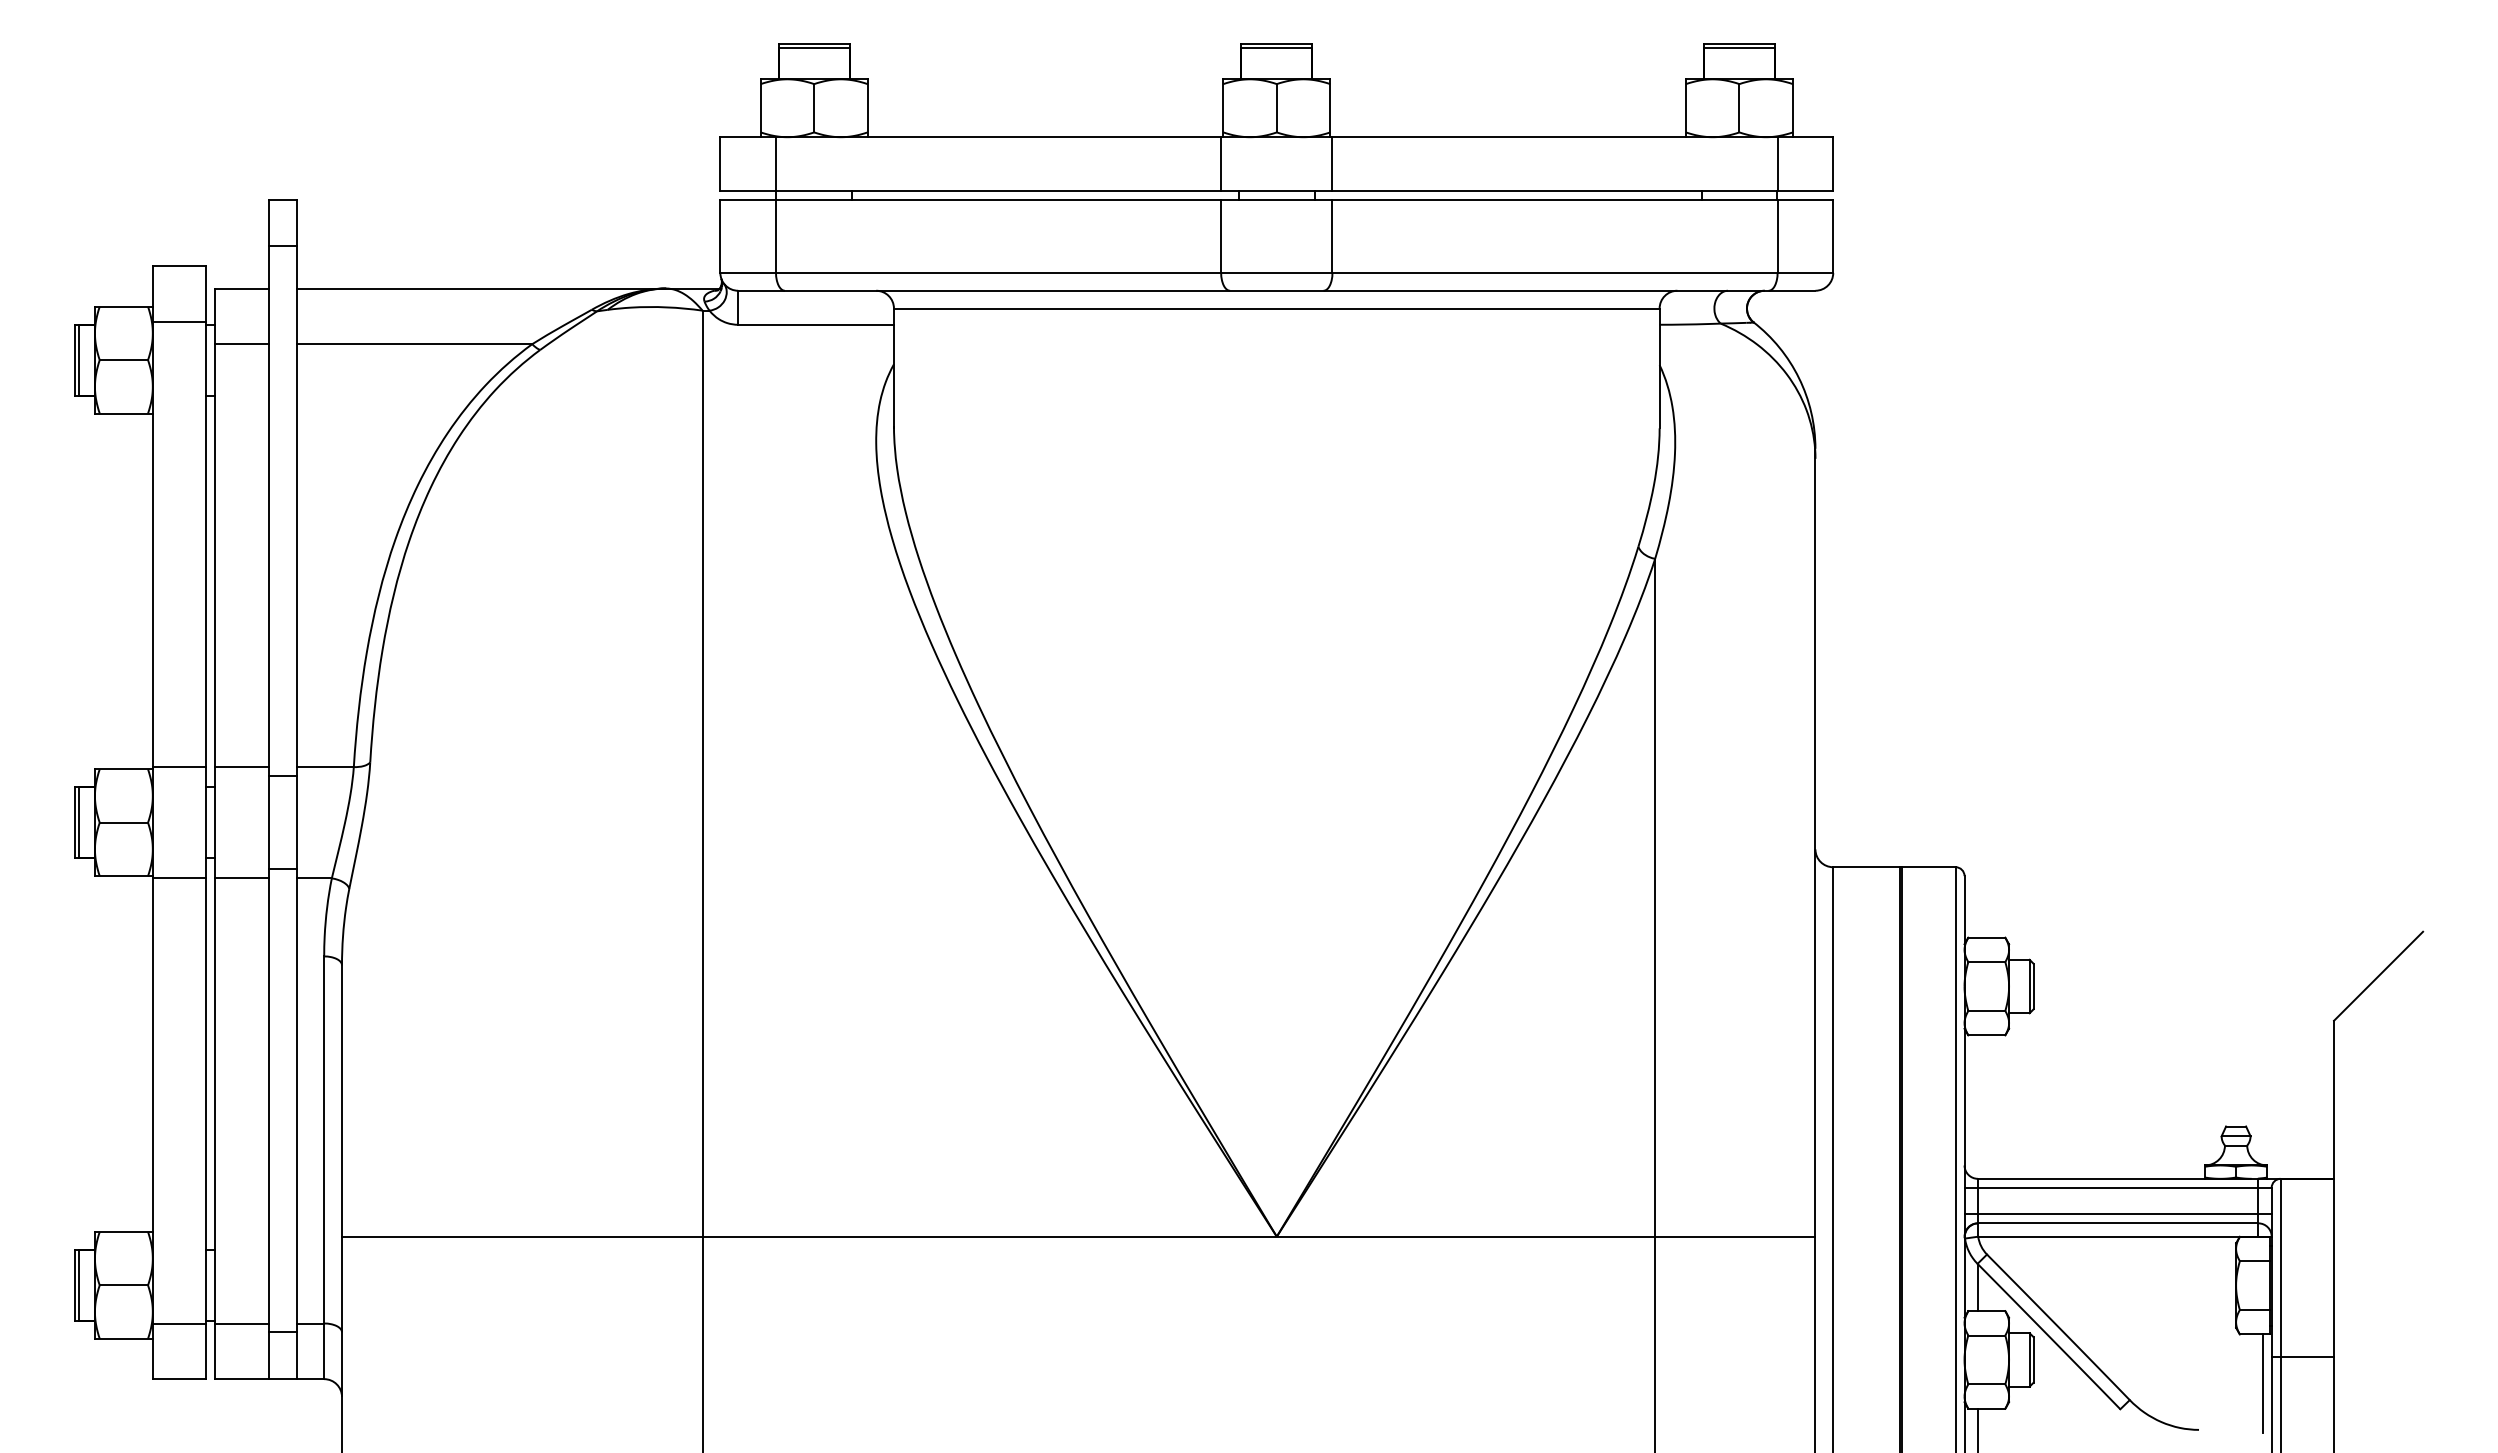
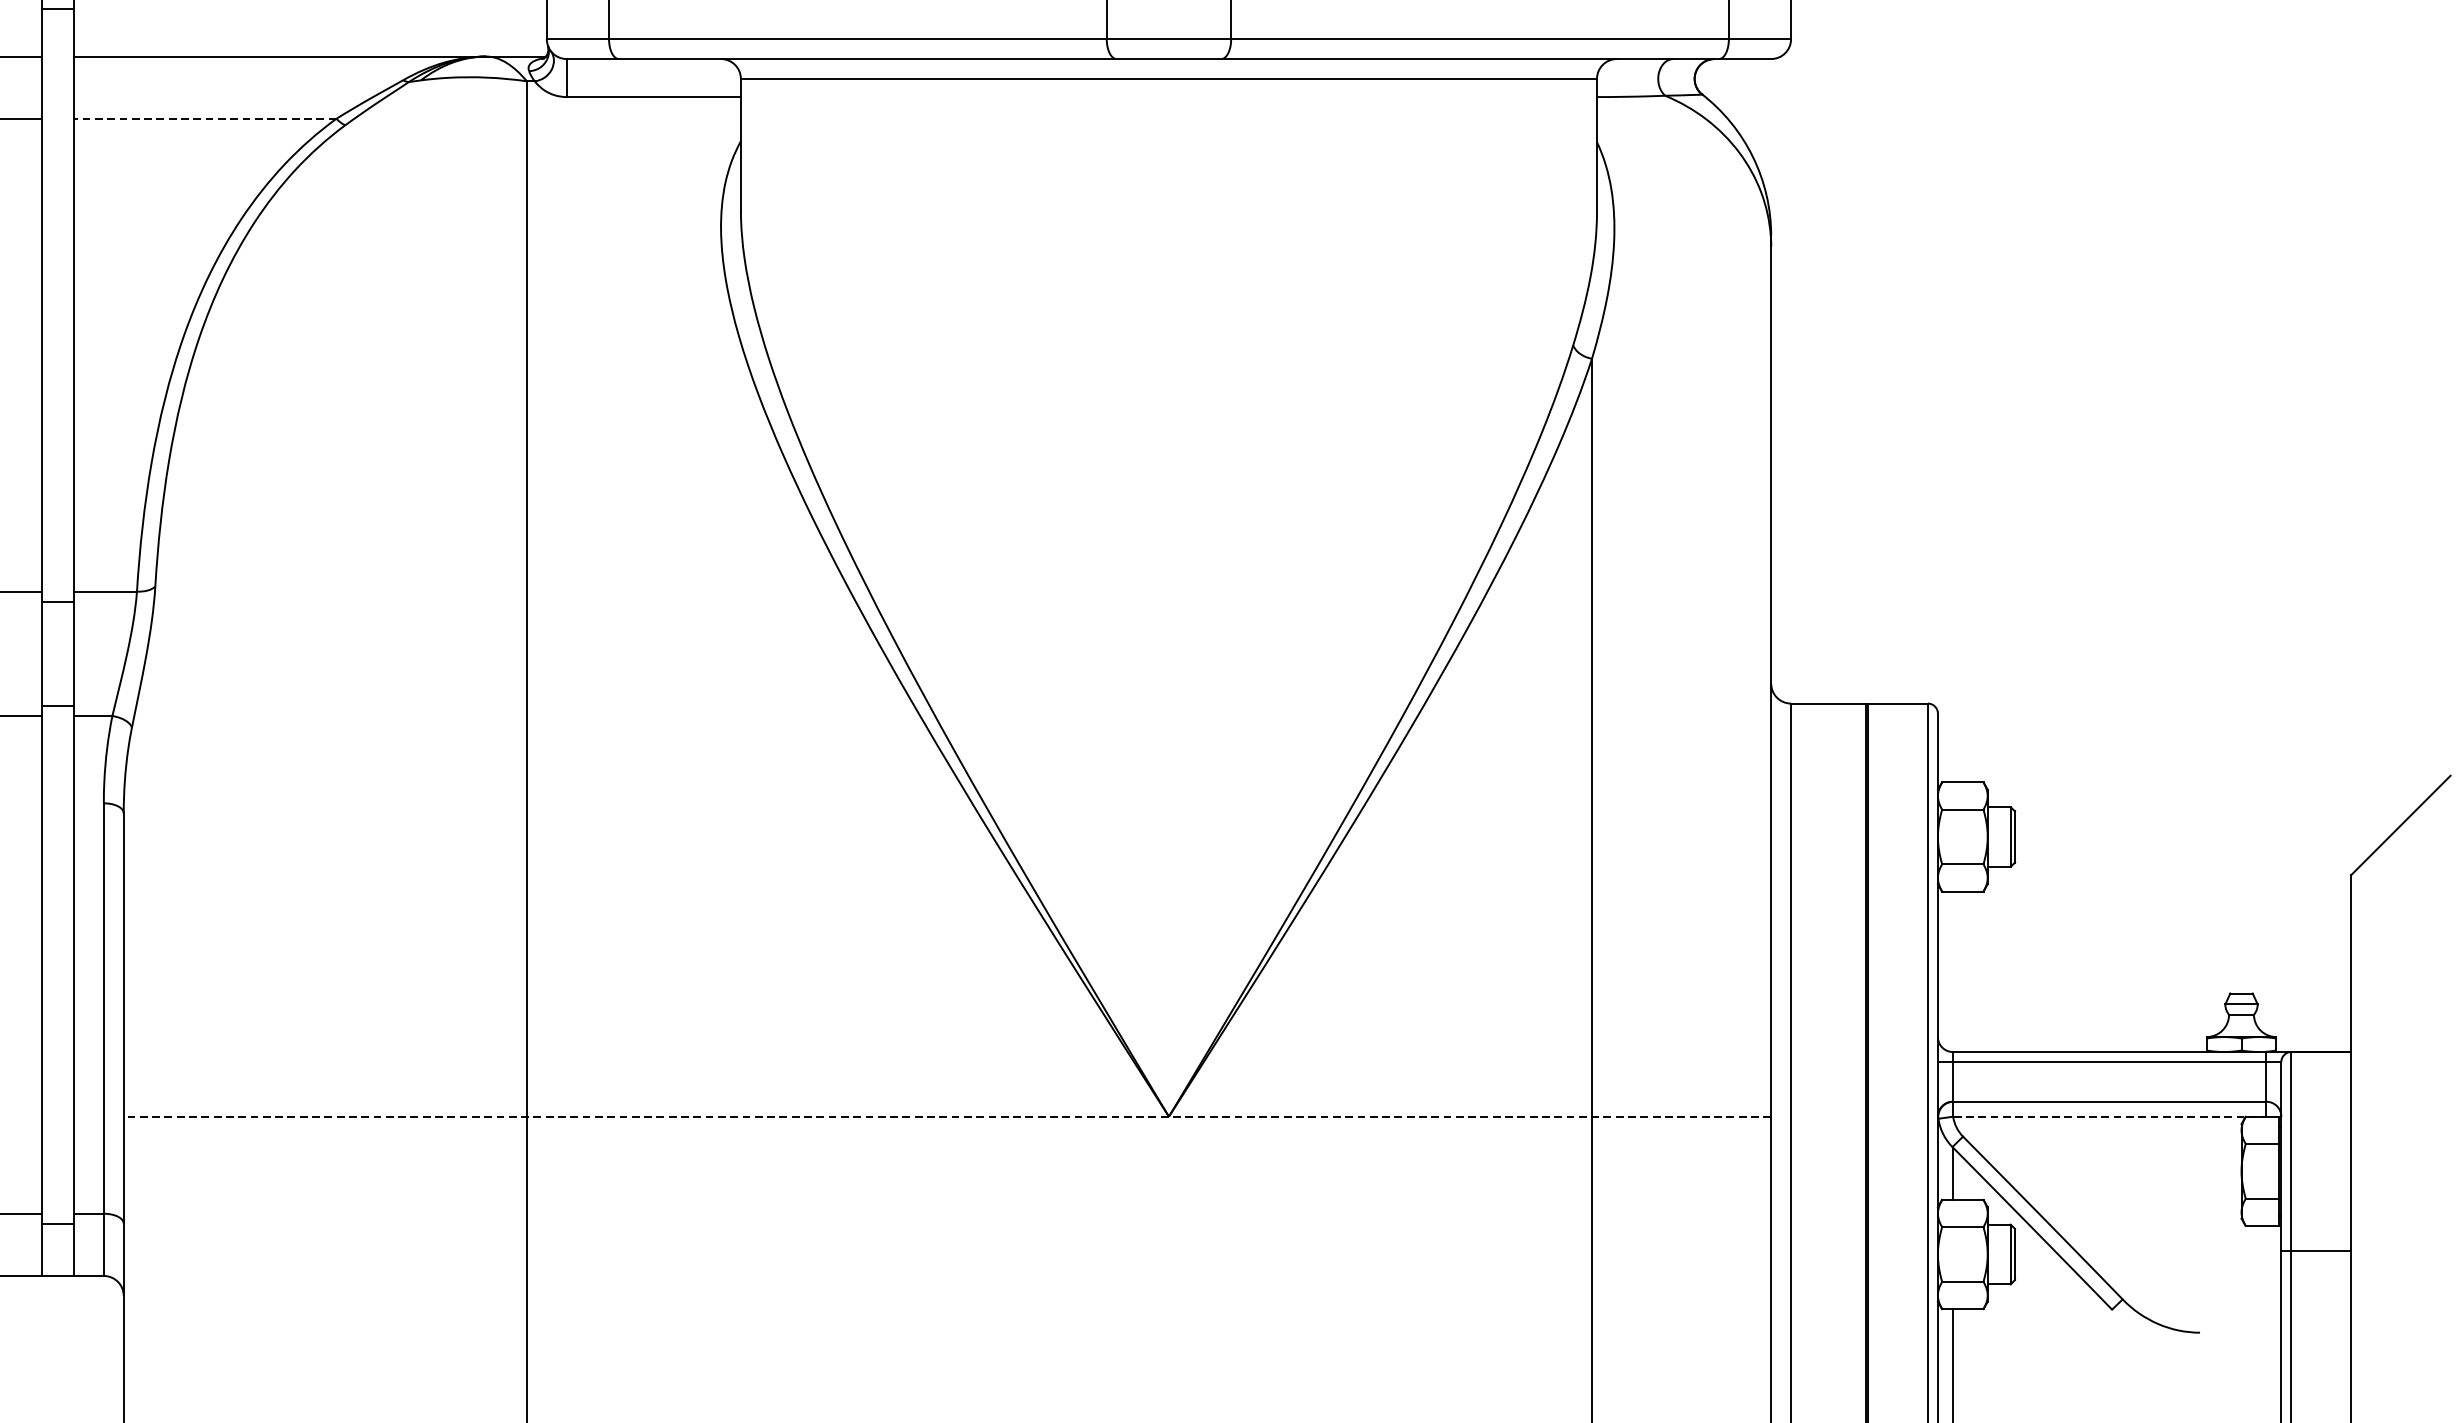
line: (414, 344) -> (204, 119), solid -> dashed
line: (2117, 1214) -> (2108, 1091), removed
line: (1078, 1236) -> (947, 1116), solid -> dashed
line: (2124, 1236) -> (2116, 1116), solid -> dashed
line: (2262, 1383) -> (2271, 1280), removed

